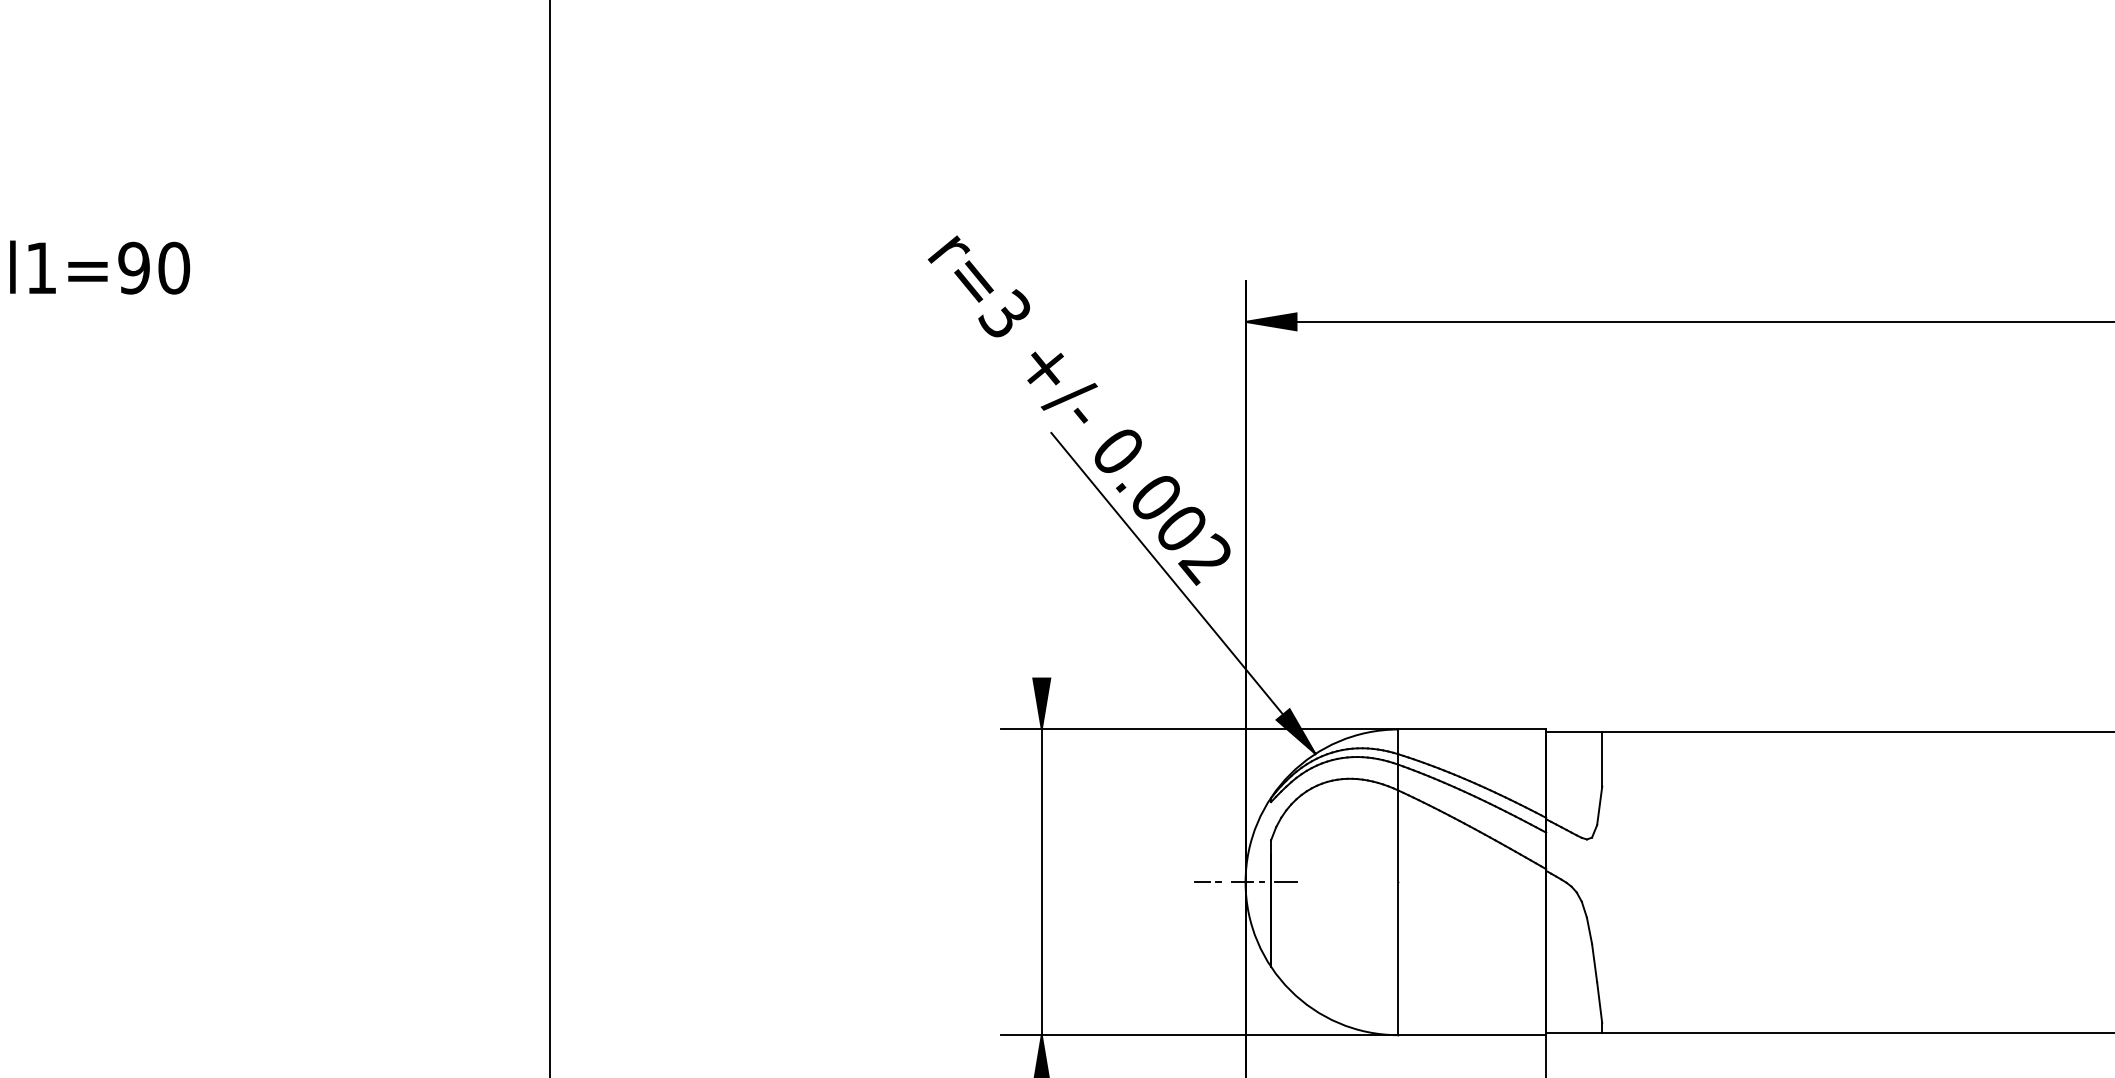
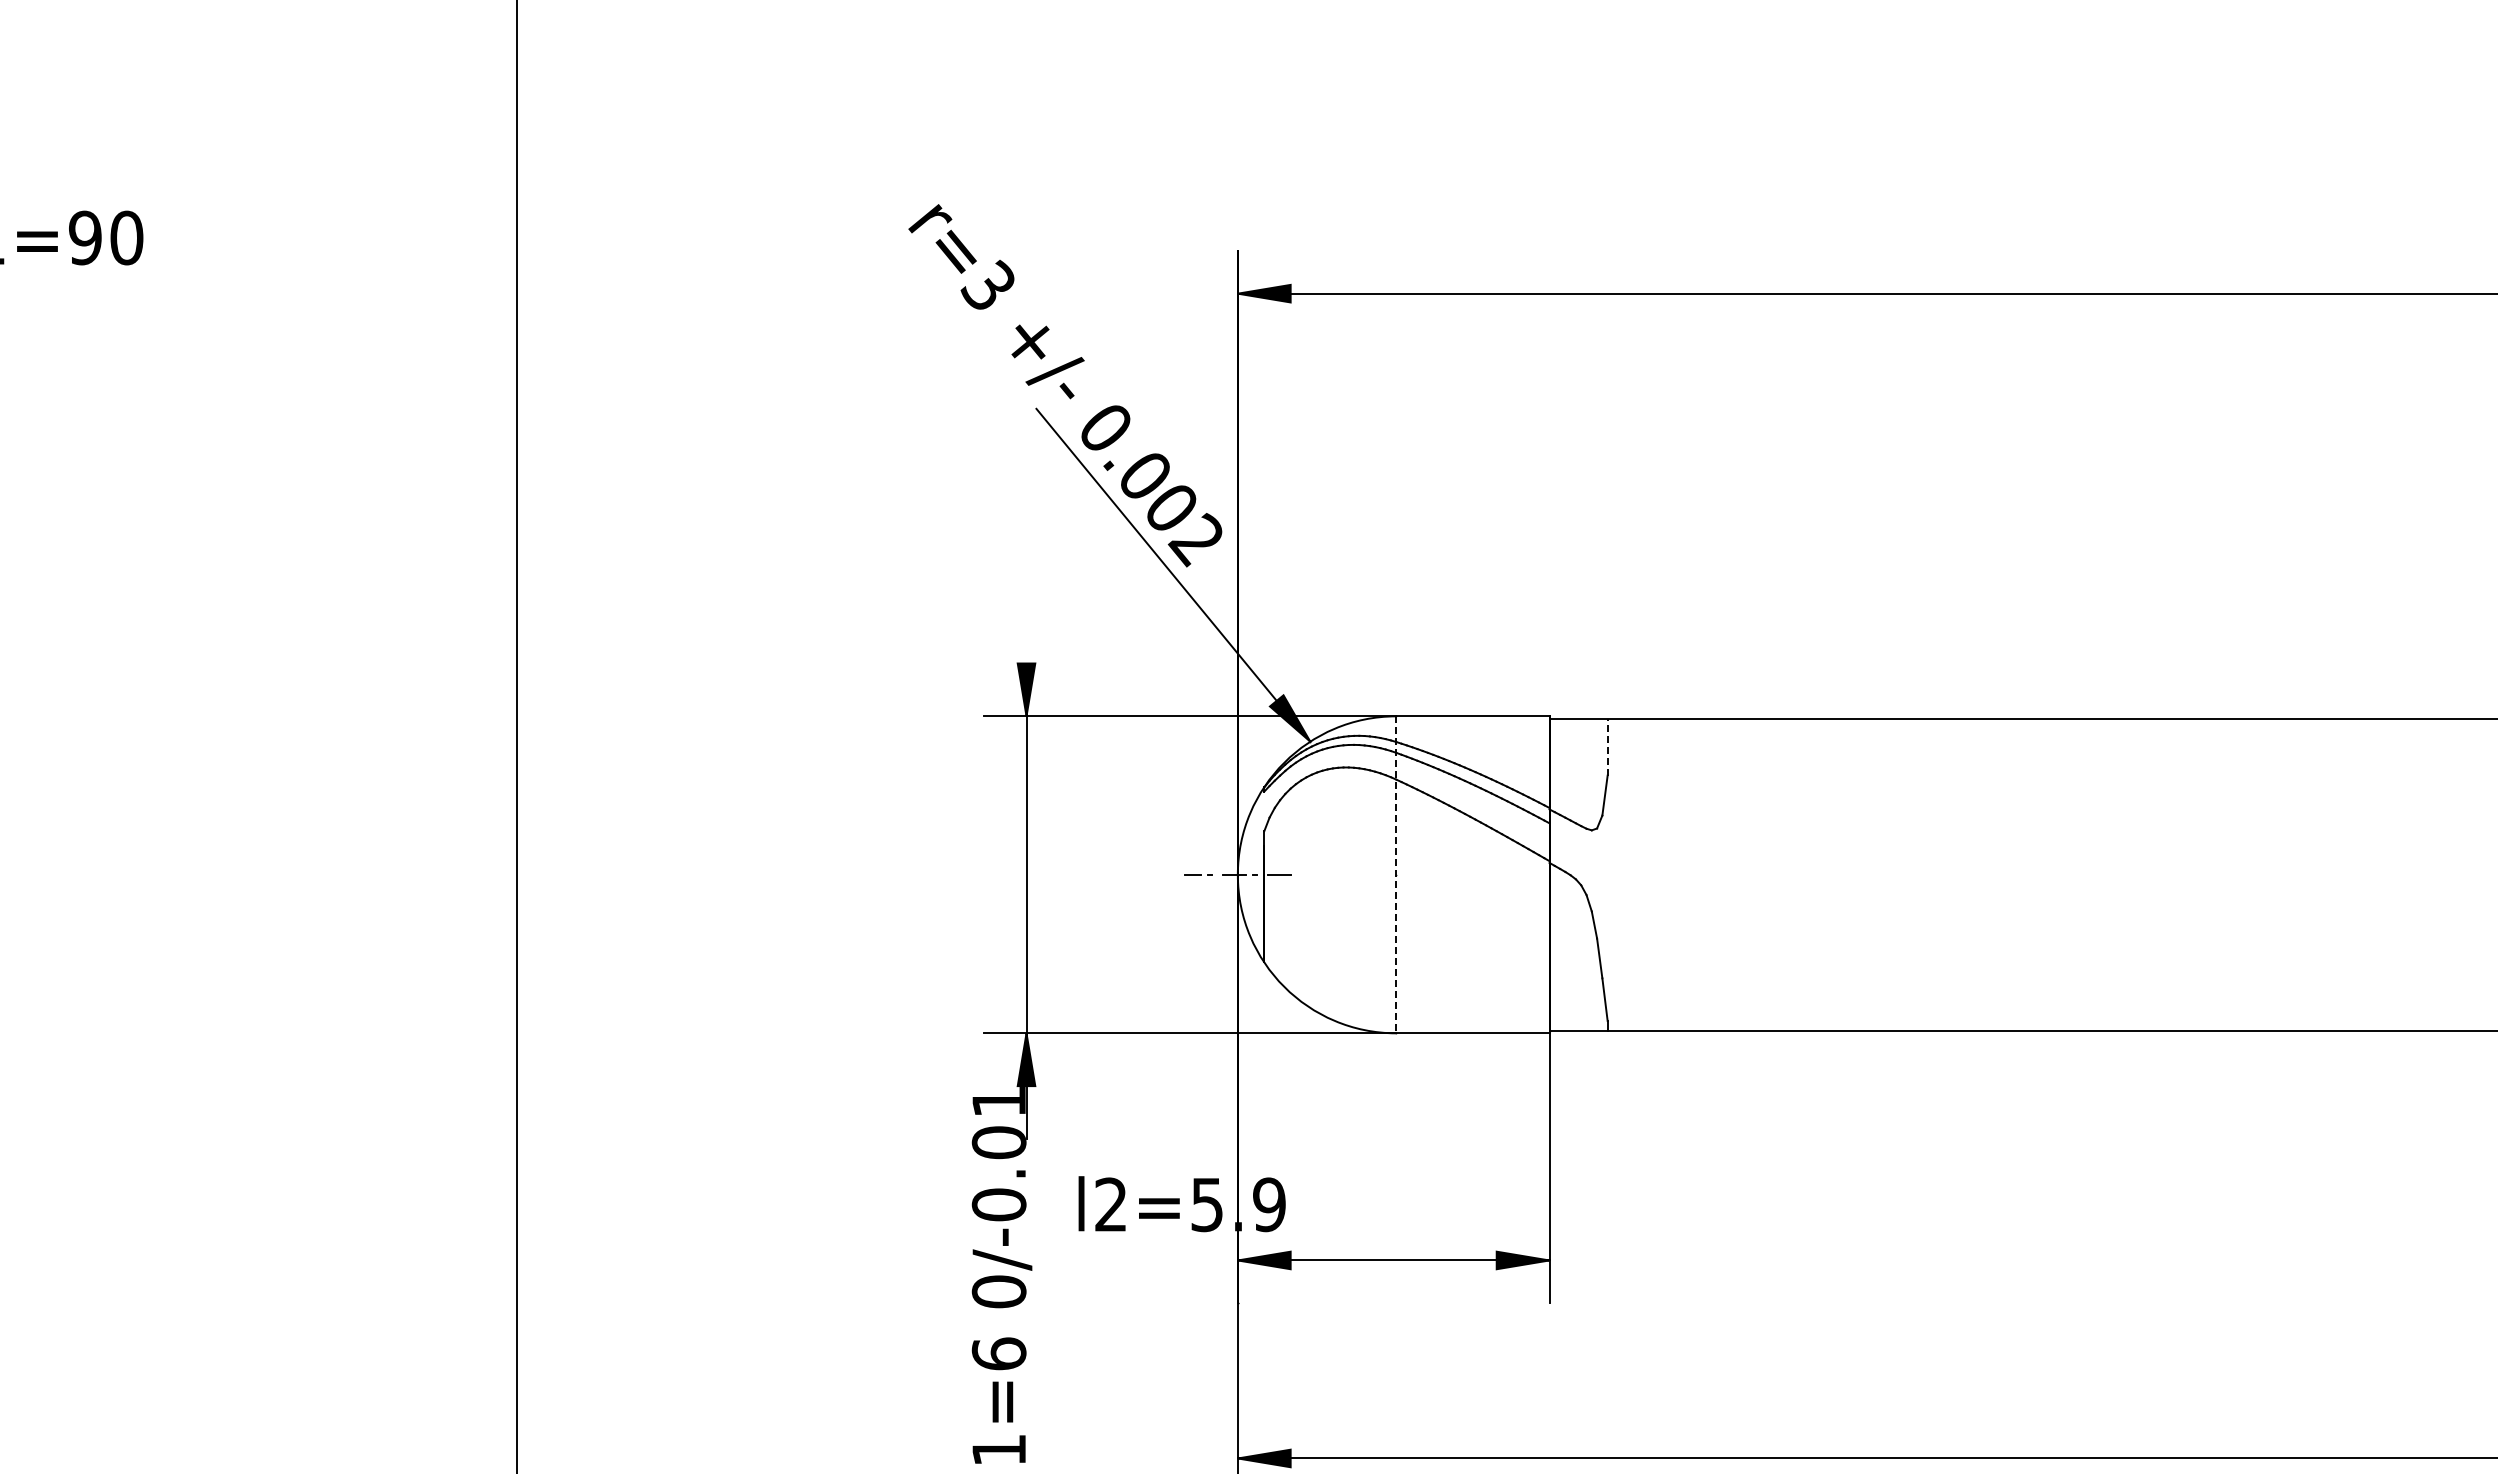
line: (1602, 758) -> (1607, 746), solid -> dashed
line: (1398, 882) -> (1396, 875), solid -> dashed

